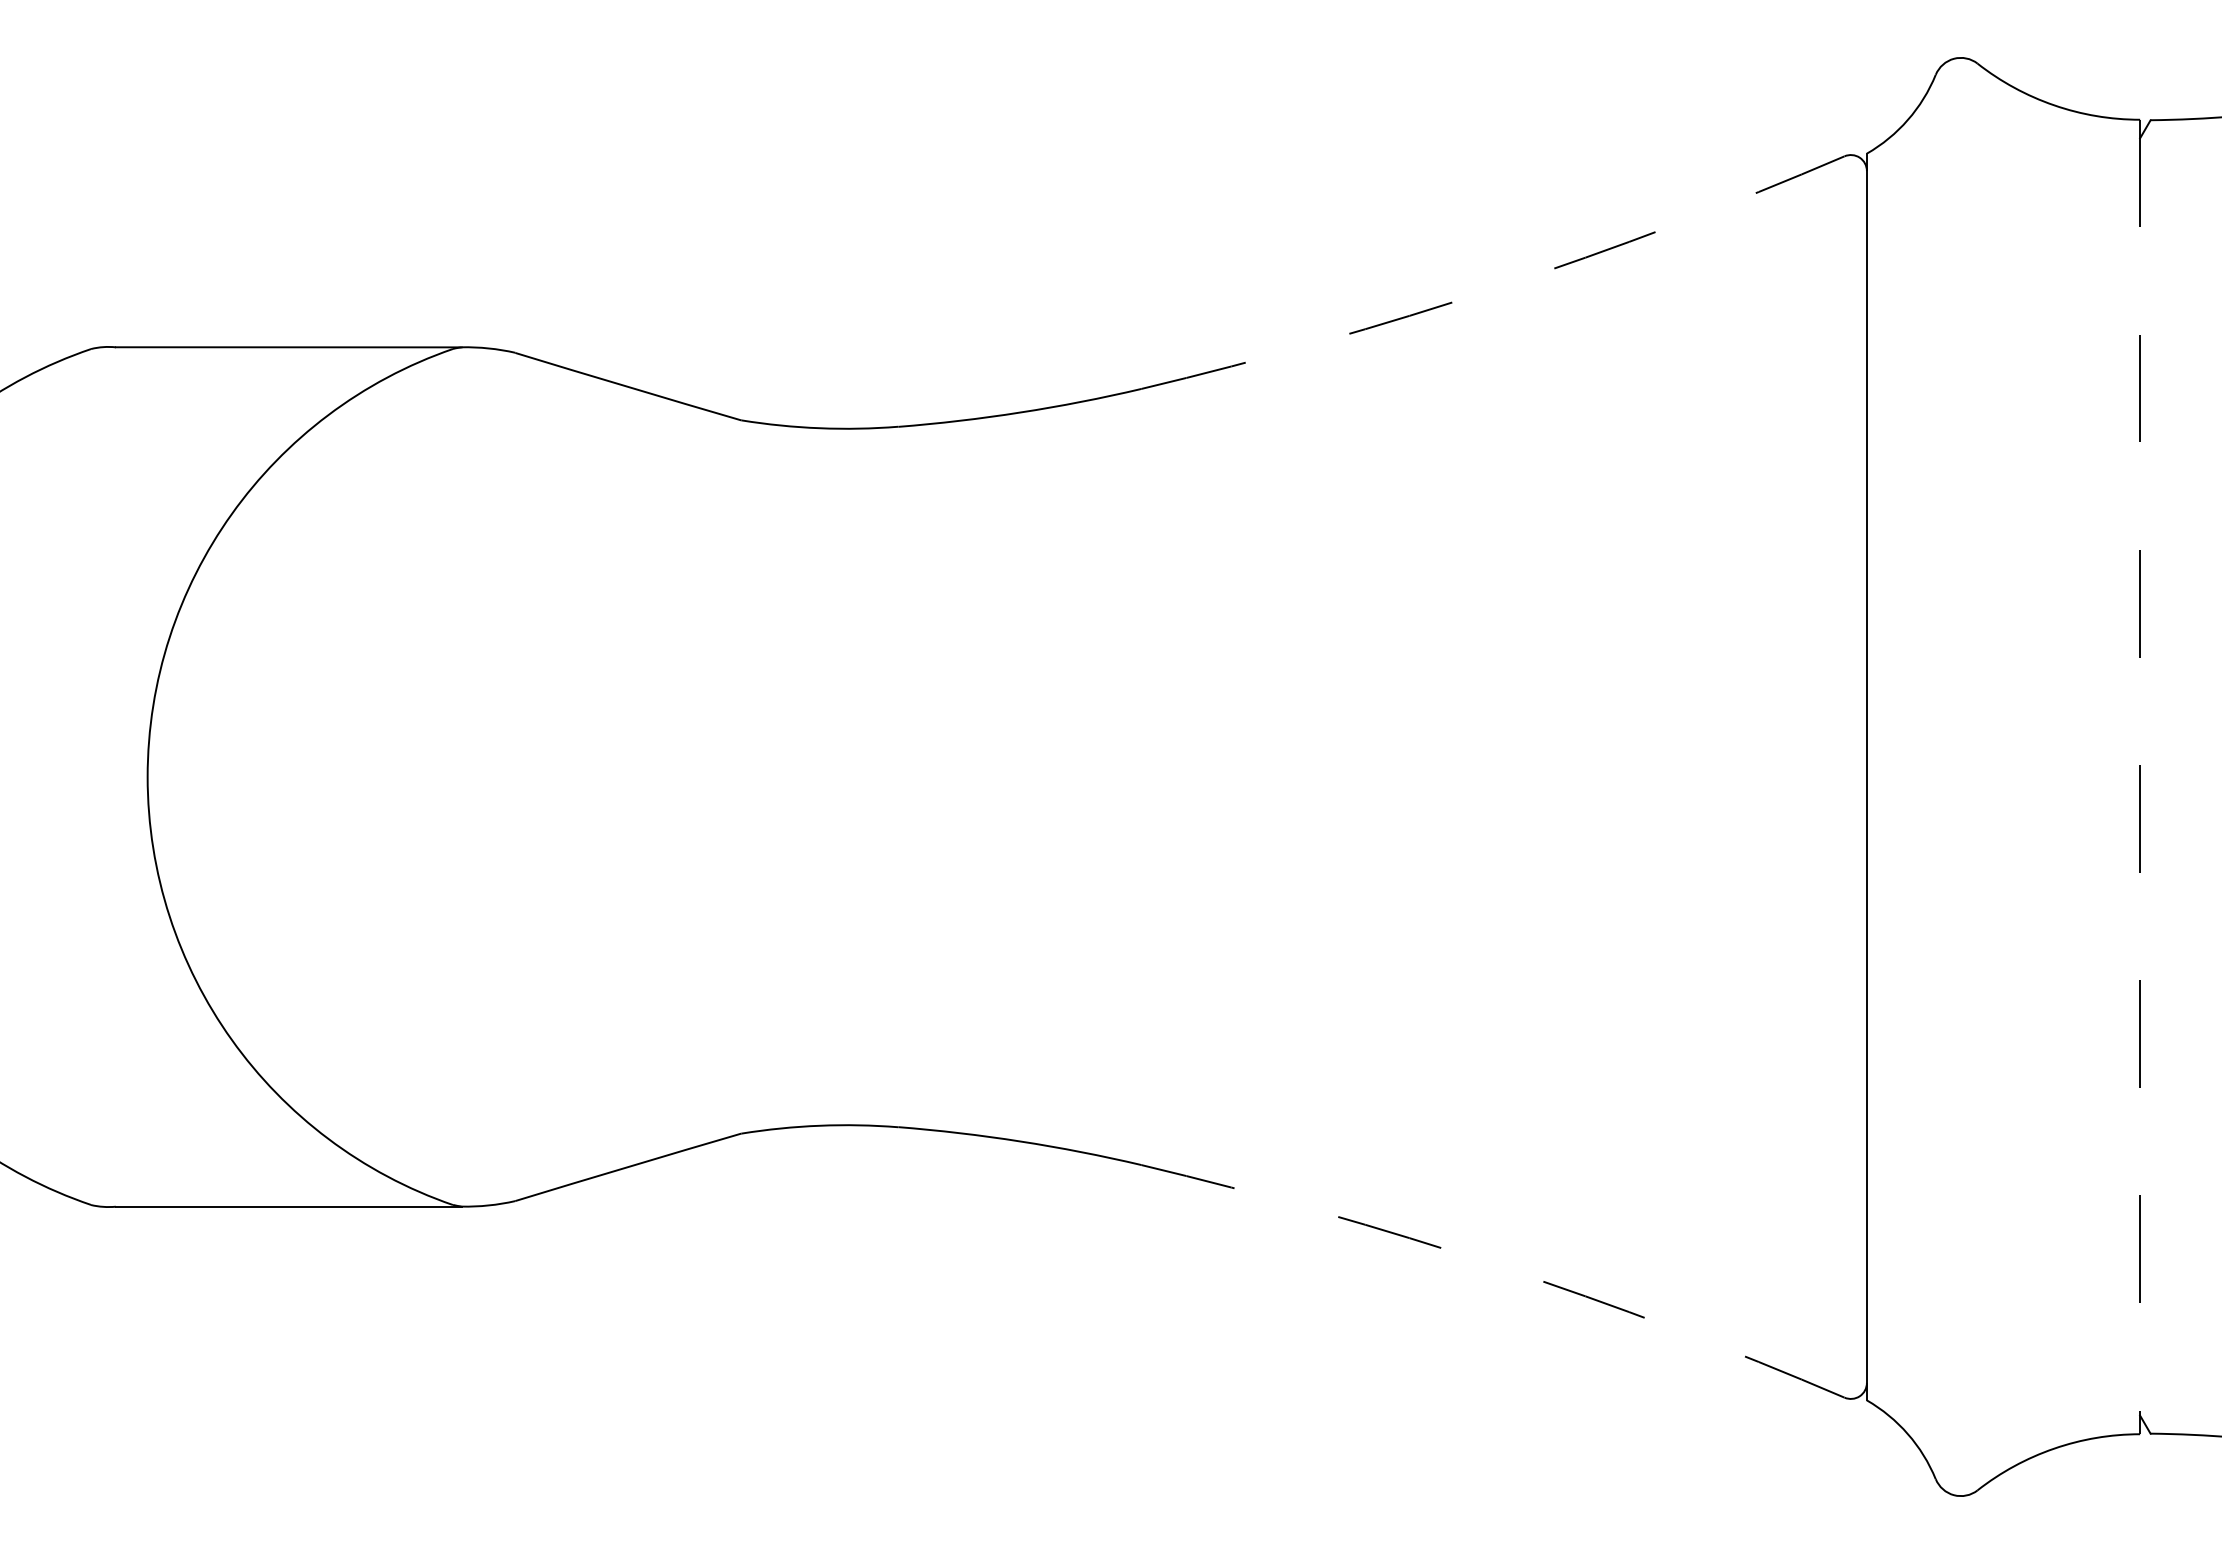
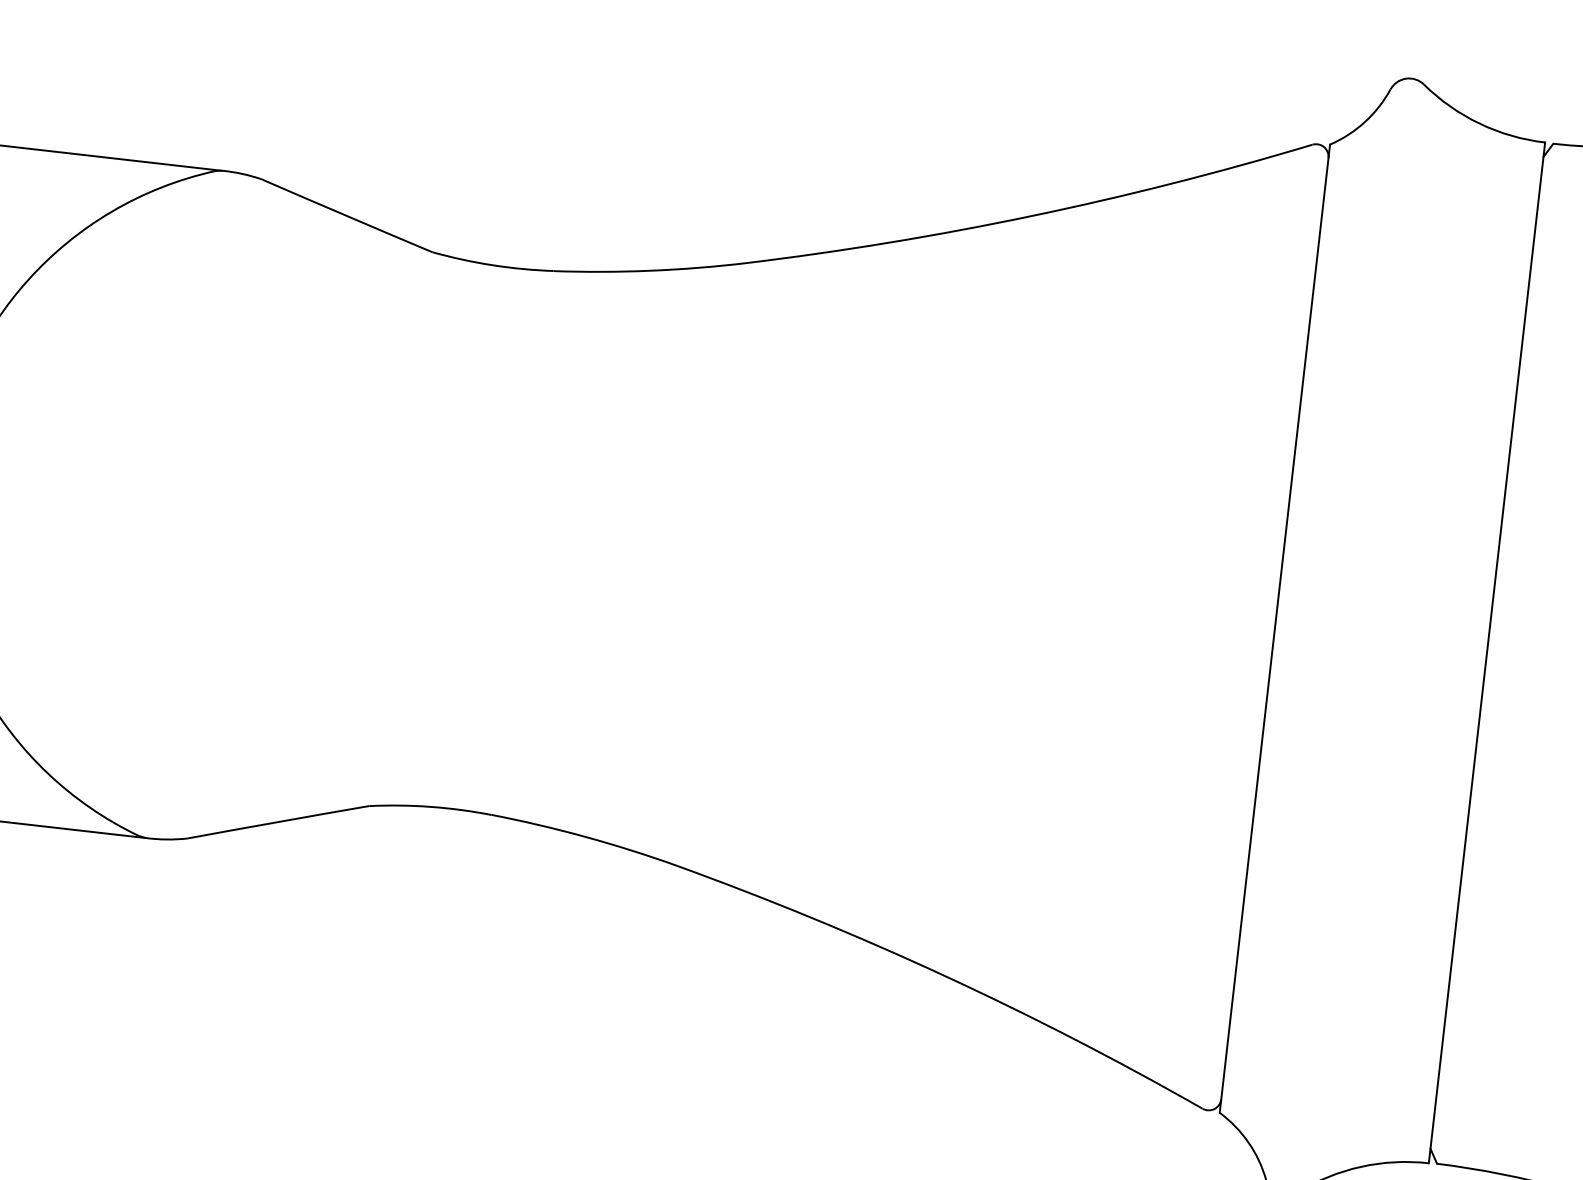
arc: (1497, 287) -> (1031, 215), dashed -> solid
line: (2140, 777) -> (1487, 653), dashed -> solid
arc: (1497, 1266) -> (944, 976), dashed -> solid

